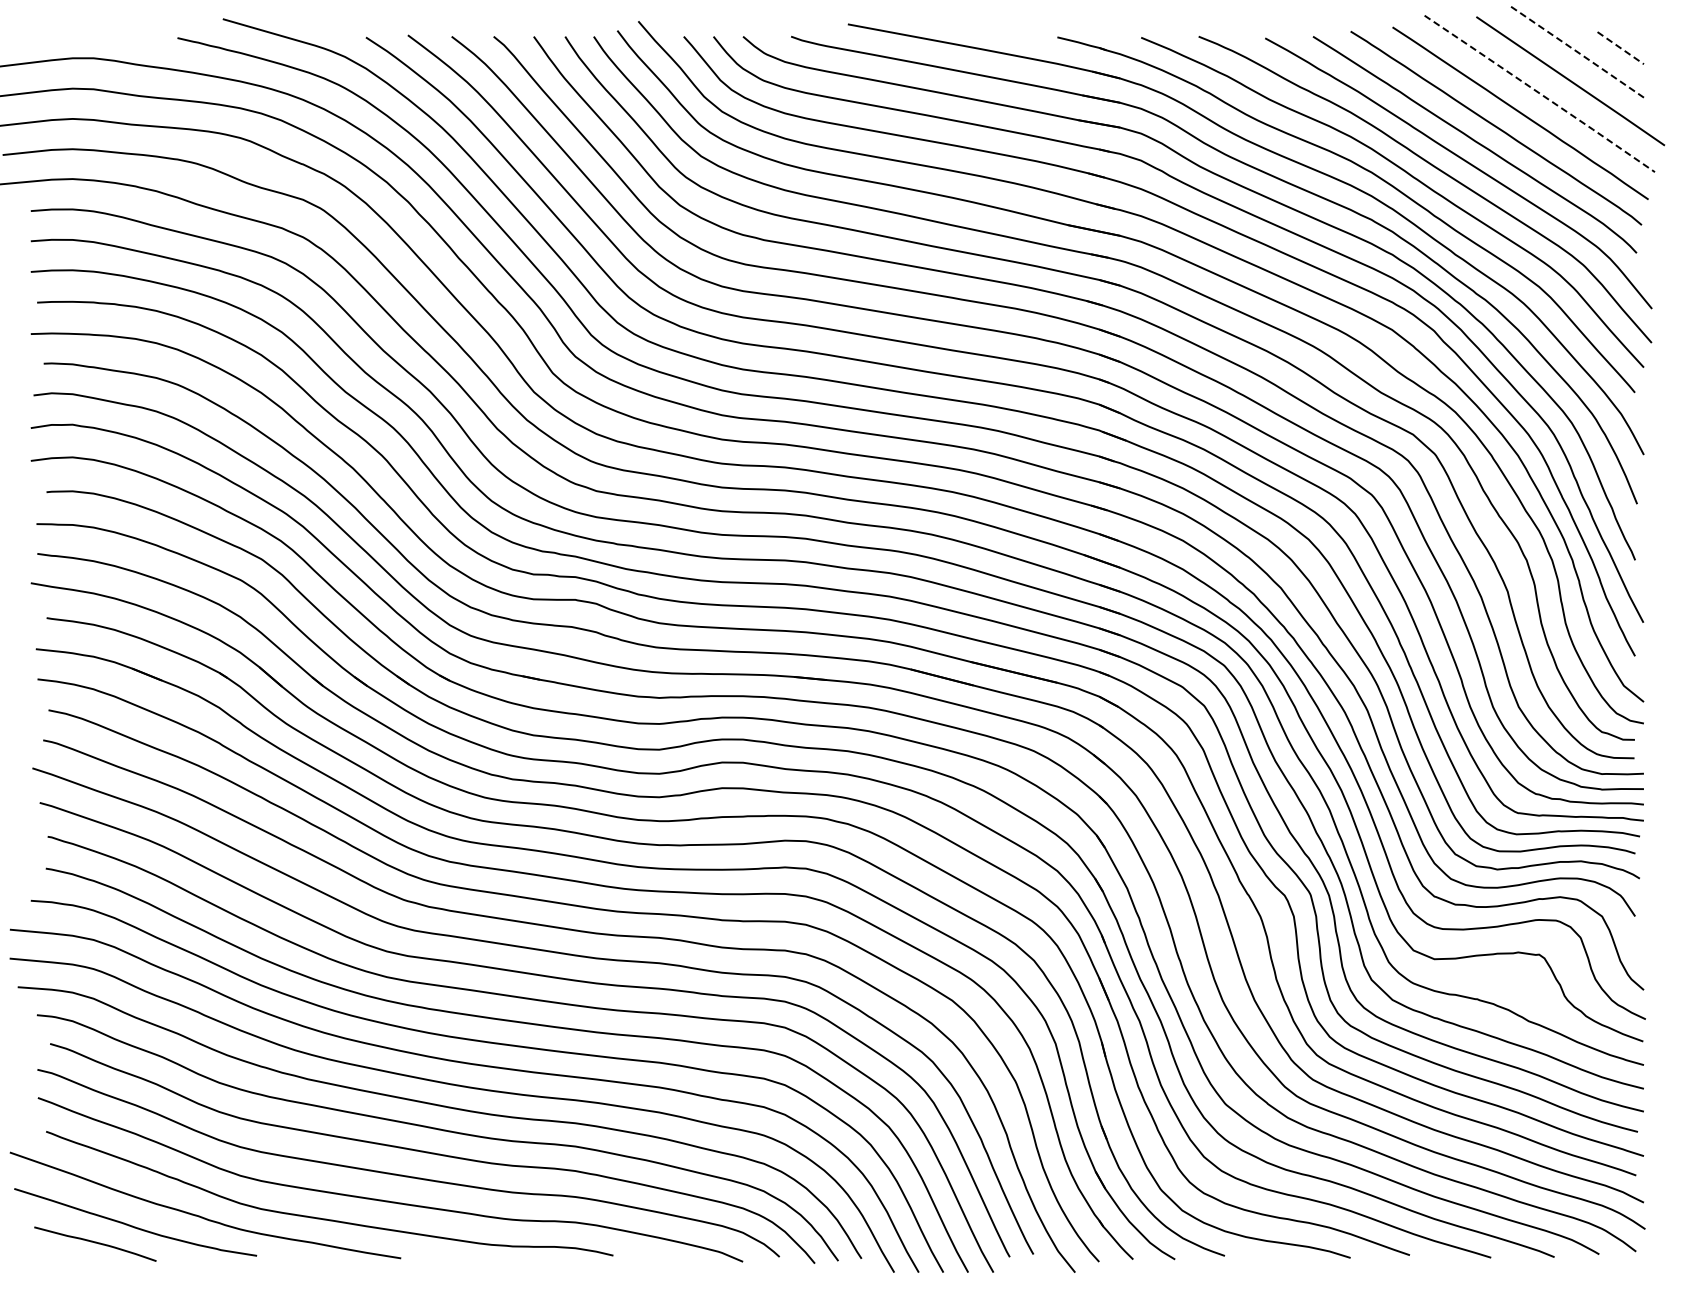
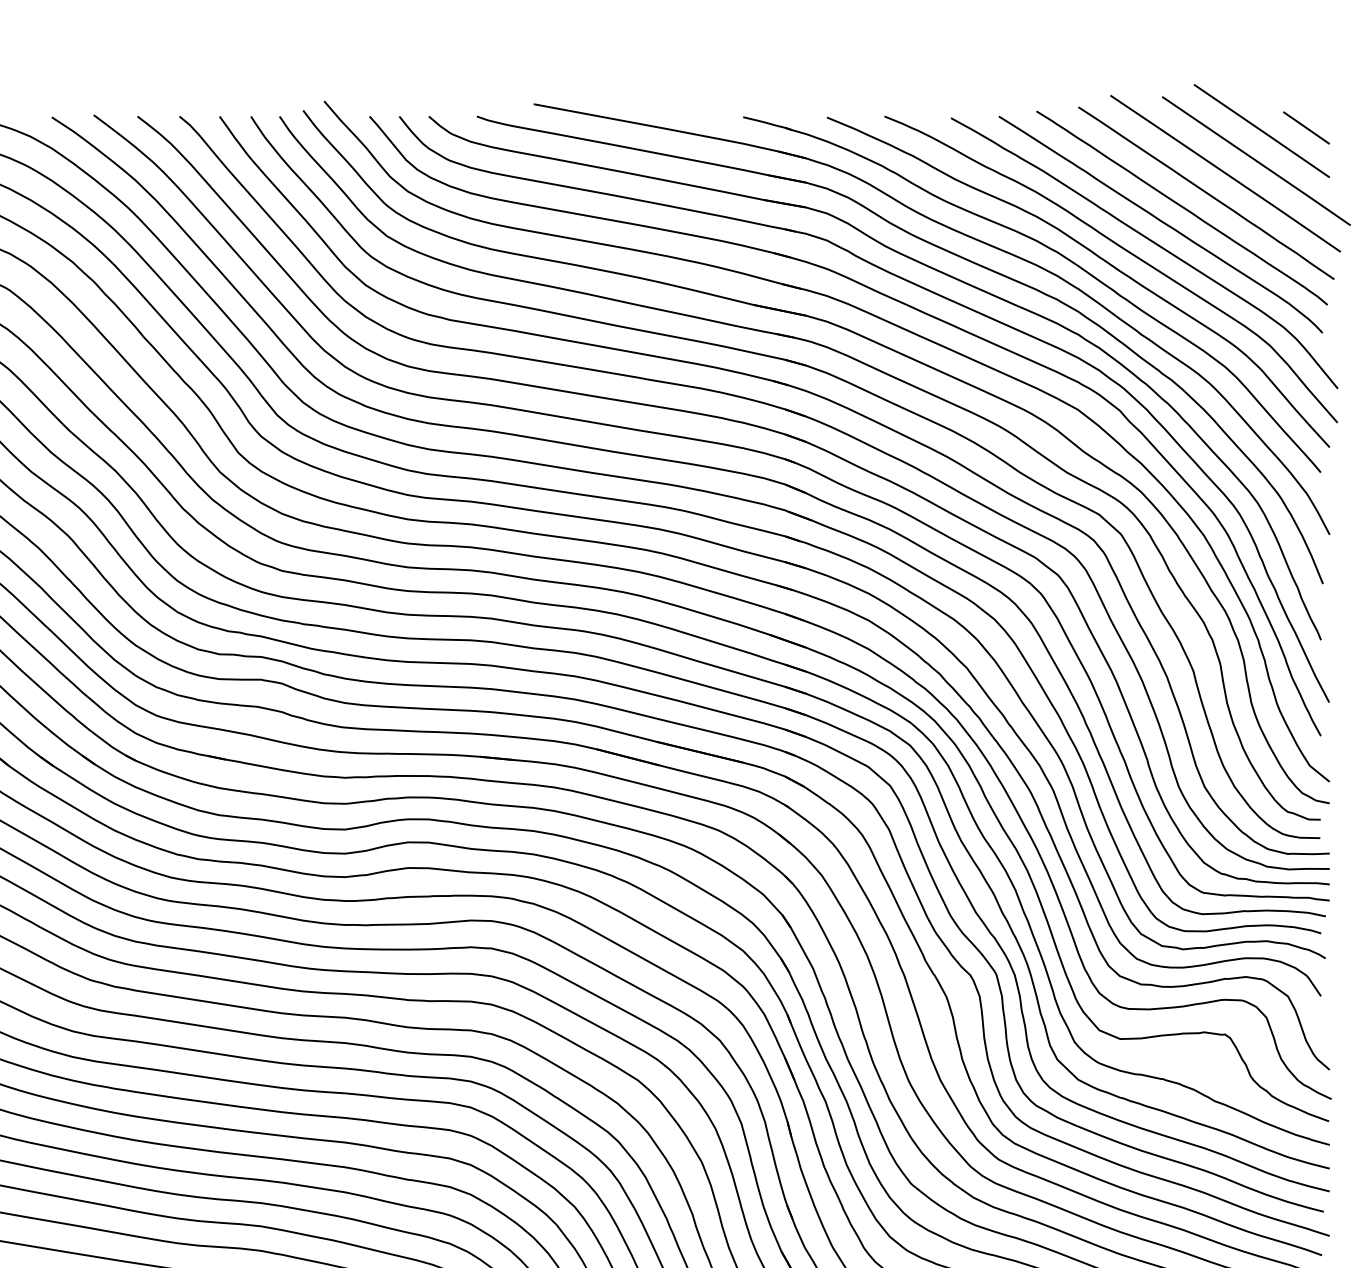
line: (1621, 48) -> (1307, 128), dashed -> solid
line: (1576, 51) -> (1262, 131), dashed -> solid
line: (1540, 93) -> (1226, 173), dashed -> solid

